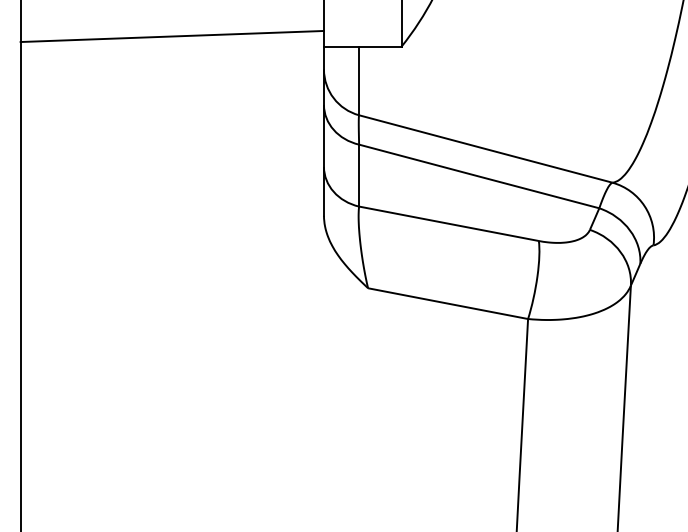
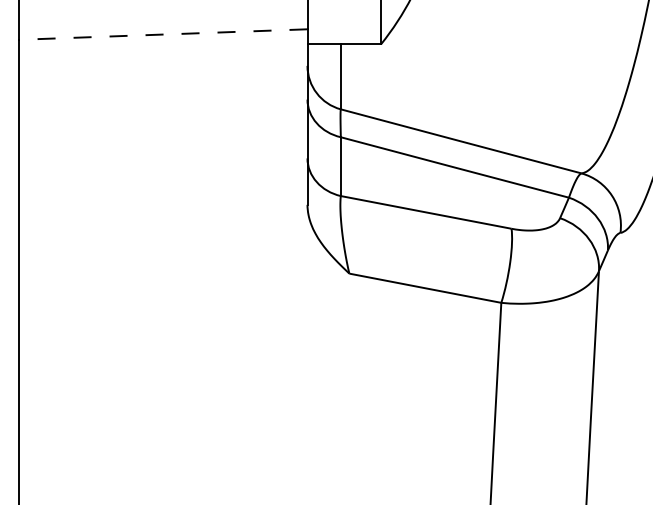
line: (172, 36) -> (163, 34), solid -> dashed

